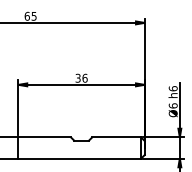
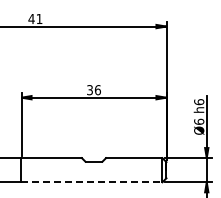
text: (30, 15) -> (35, 18), 65 -> 41
line: (80, 158) -> (92, 182), solid -> dashed

